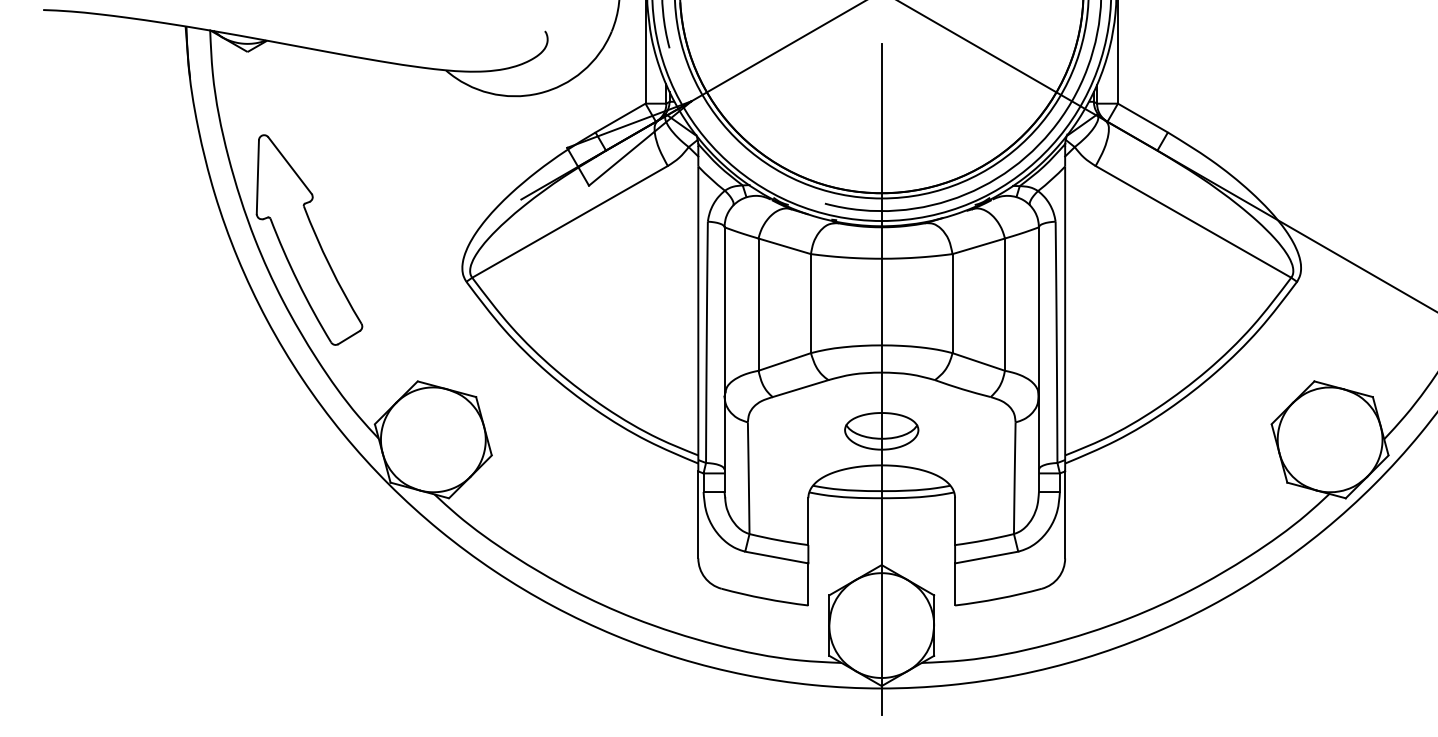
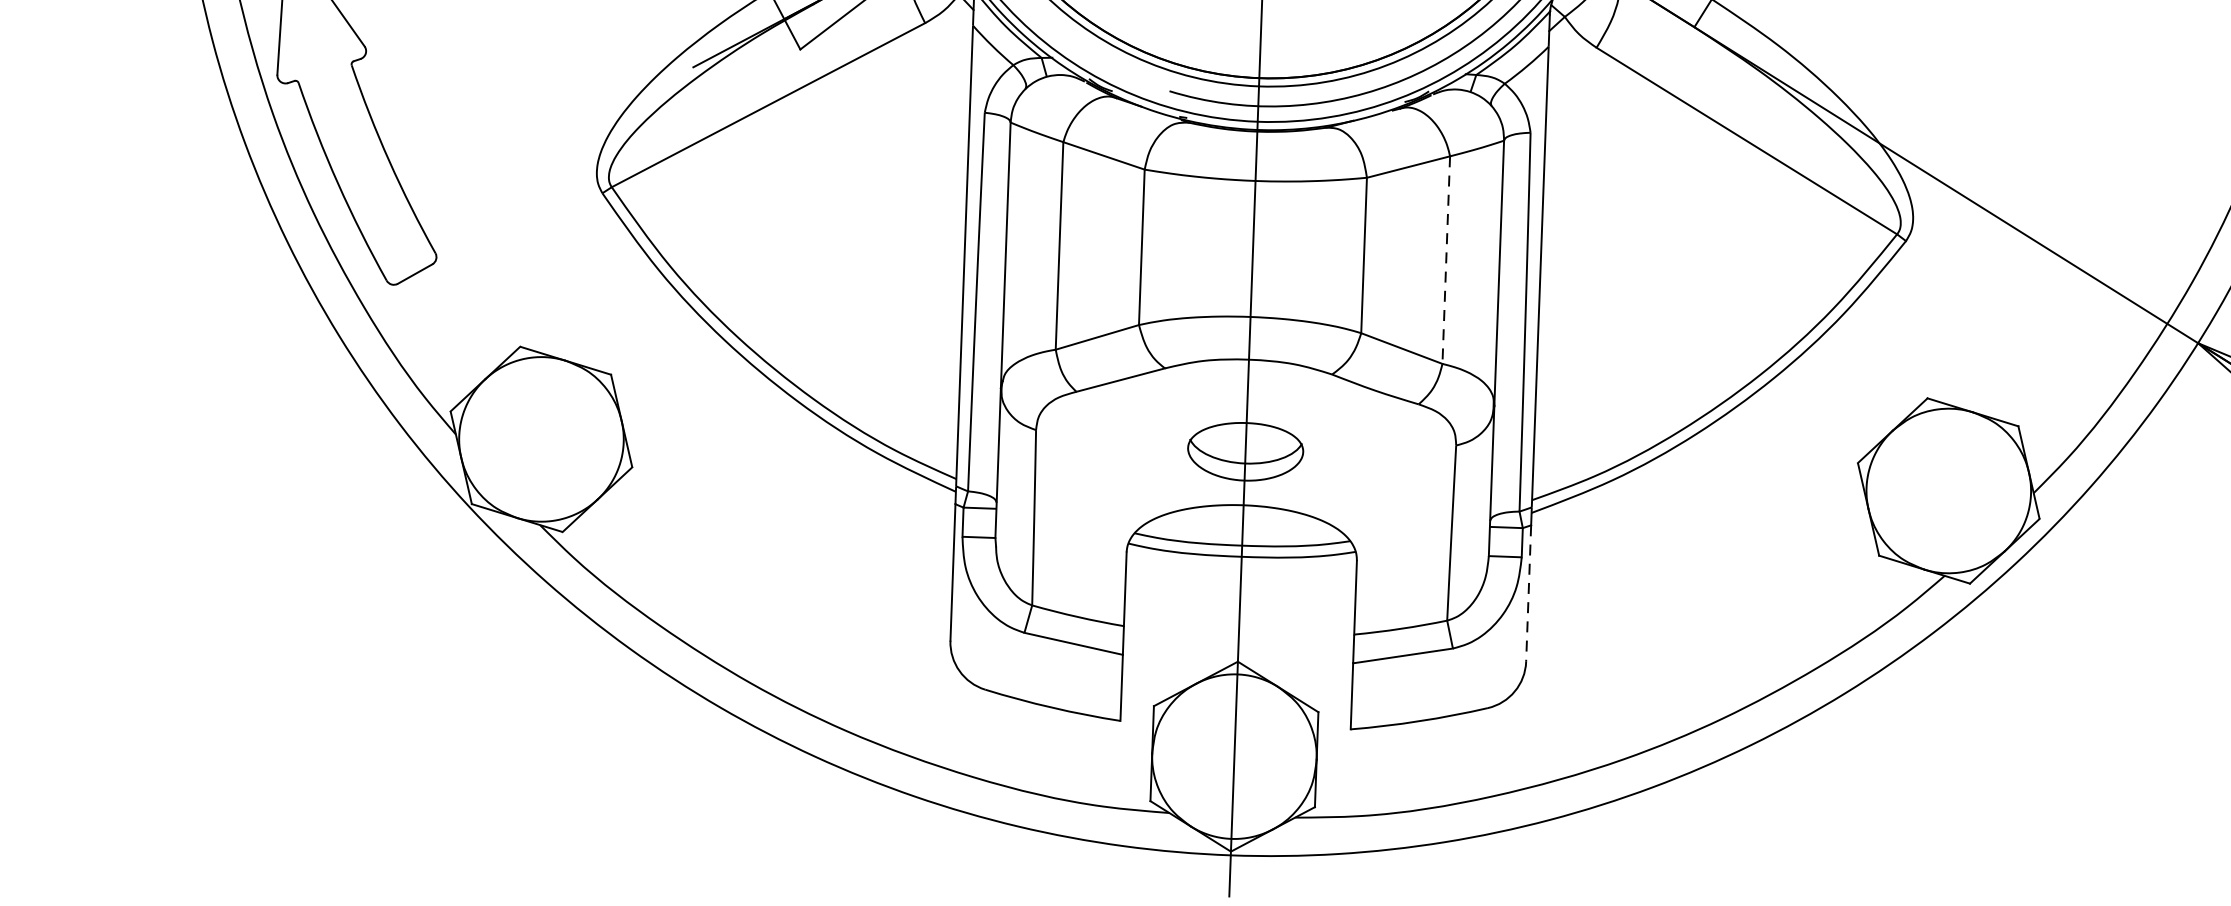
line: (1004, 305) -> (1445, 261), solid -> dashed
line: (1065, 515) -> (1529, 594), solid -> dashed

